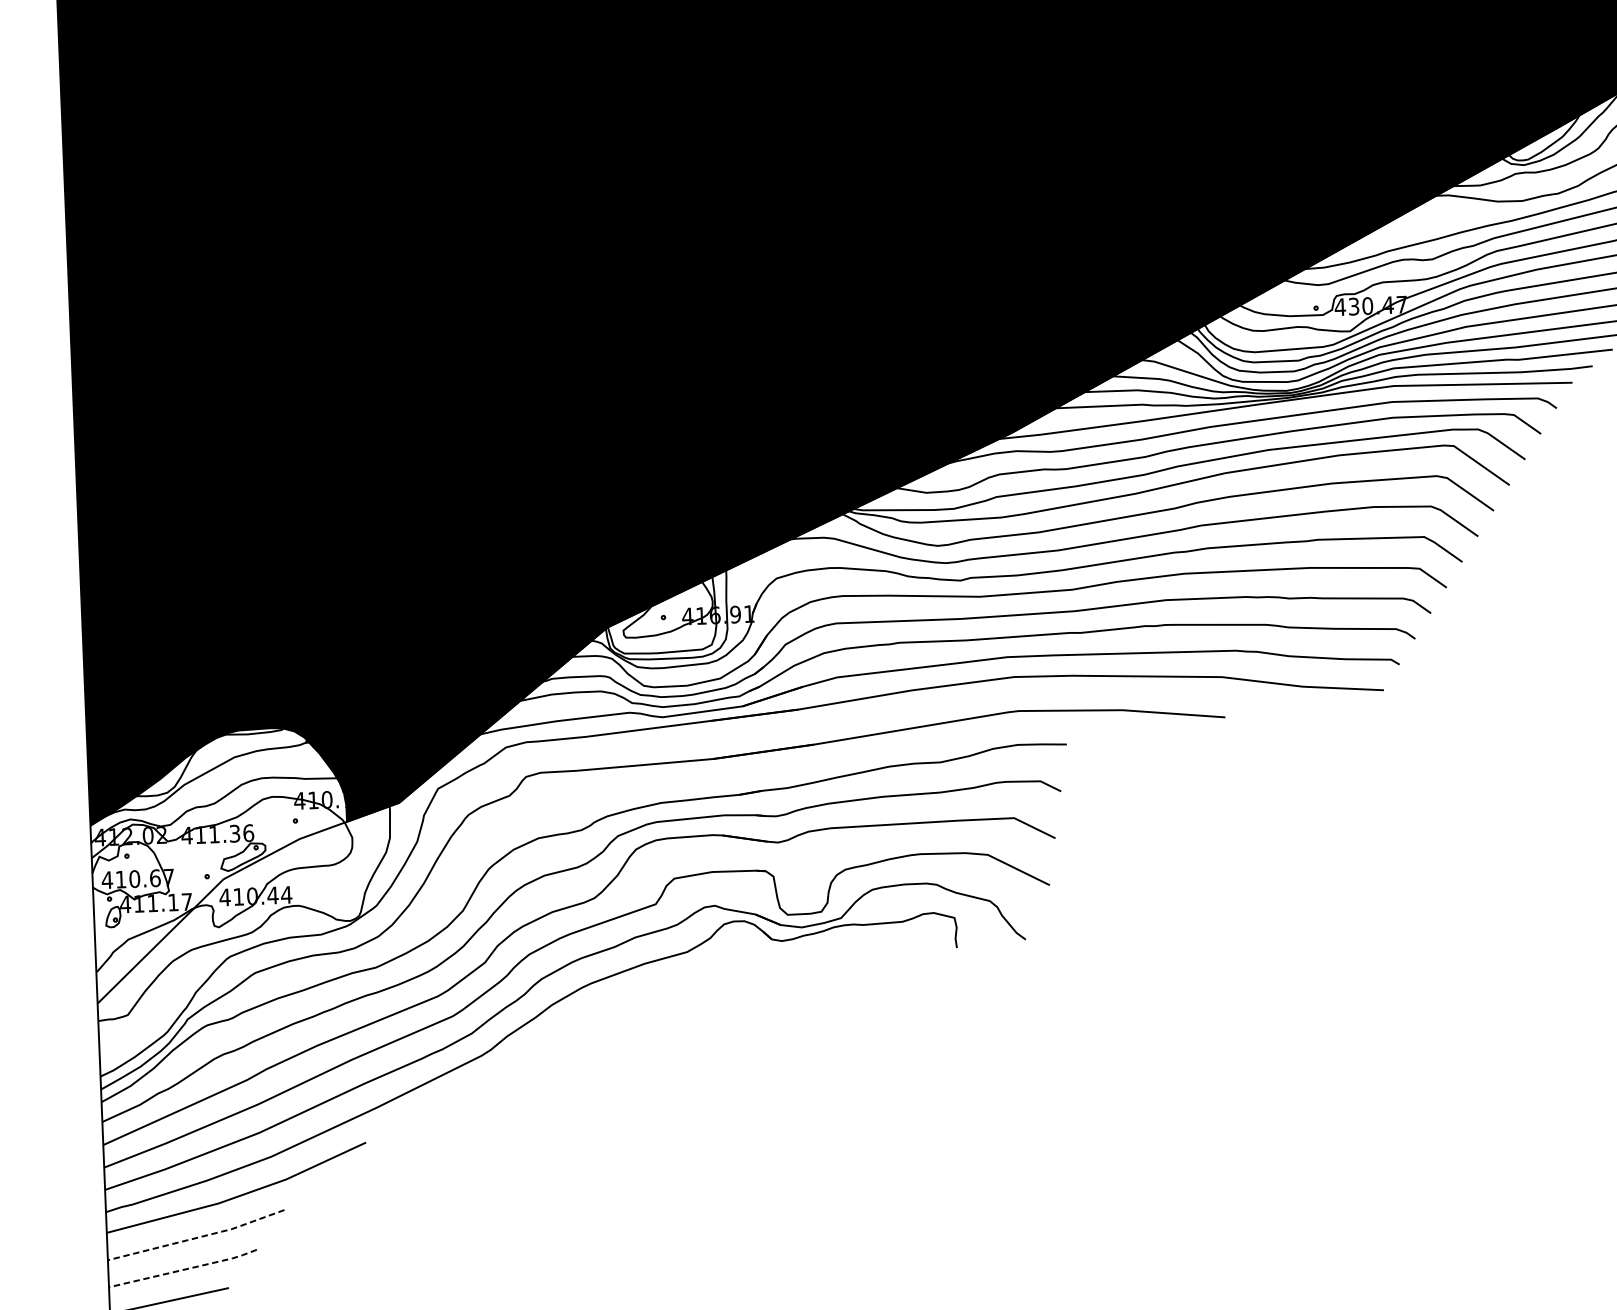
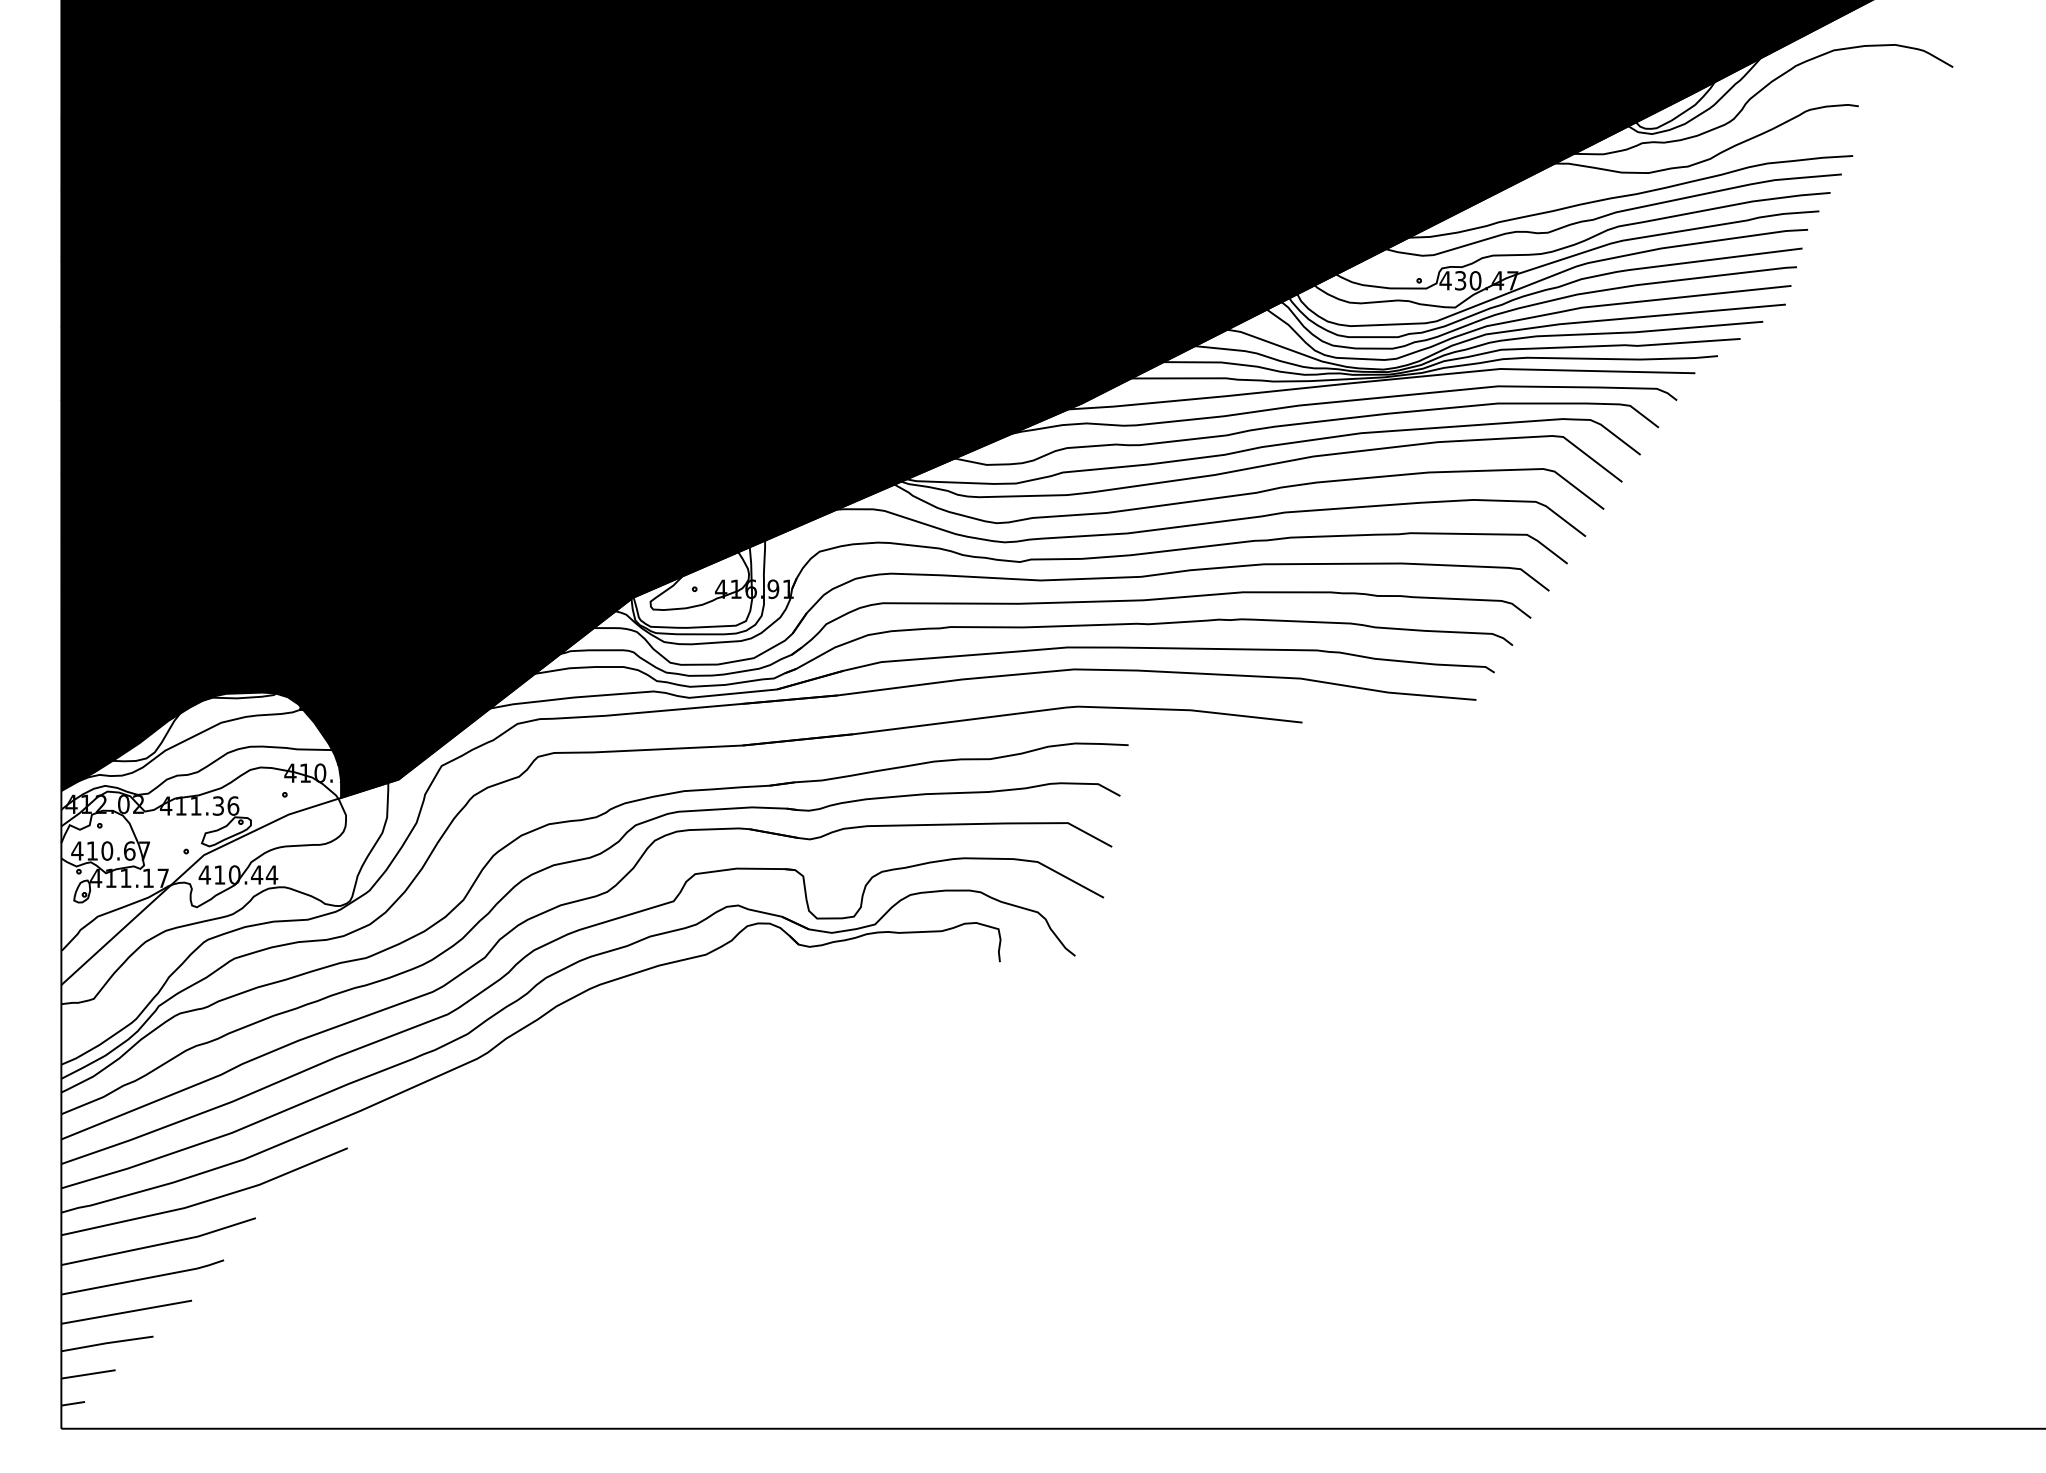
line: (197, 1237) -> (159, 1244), dashed -> solid
line: (184, 1269) -> (144, 1278), dashed -> solid

